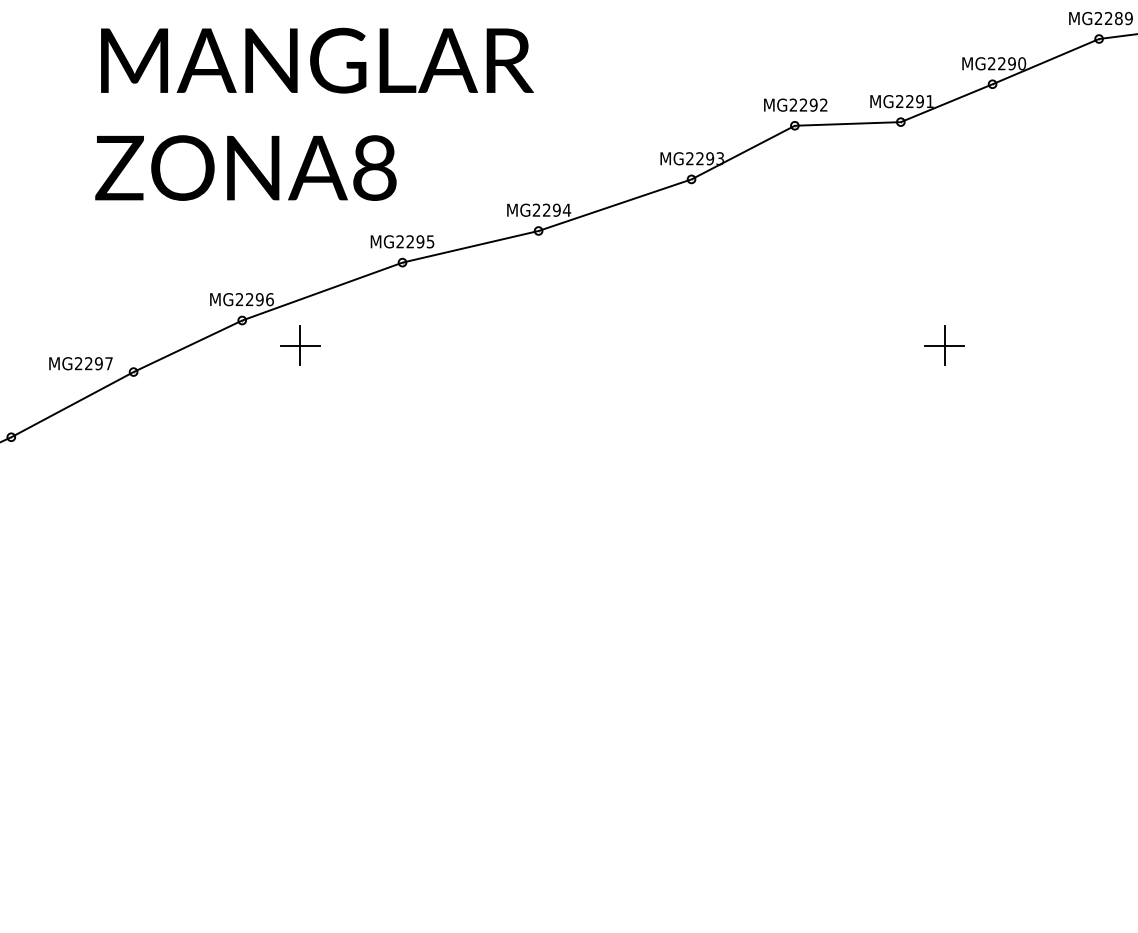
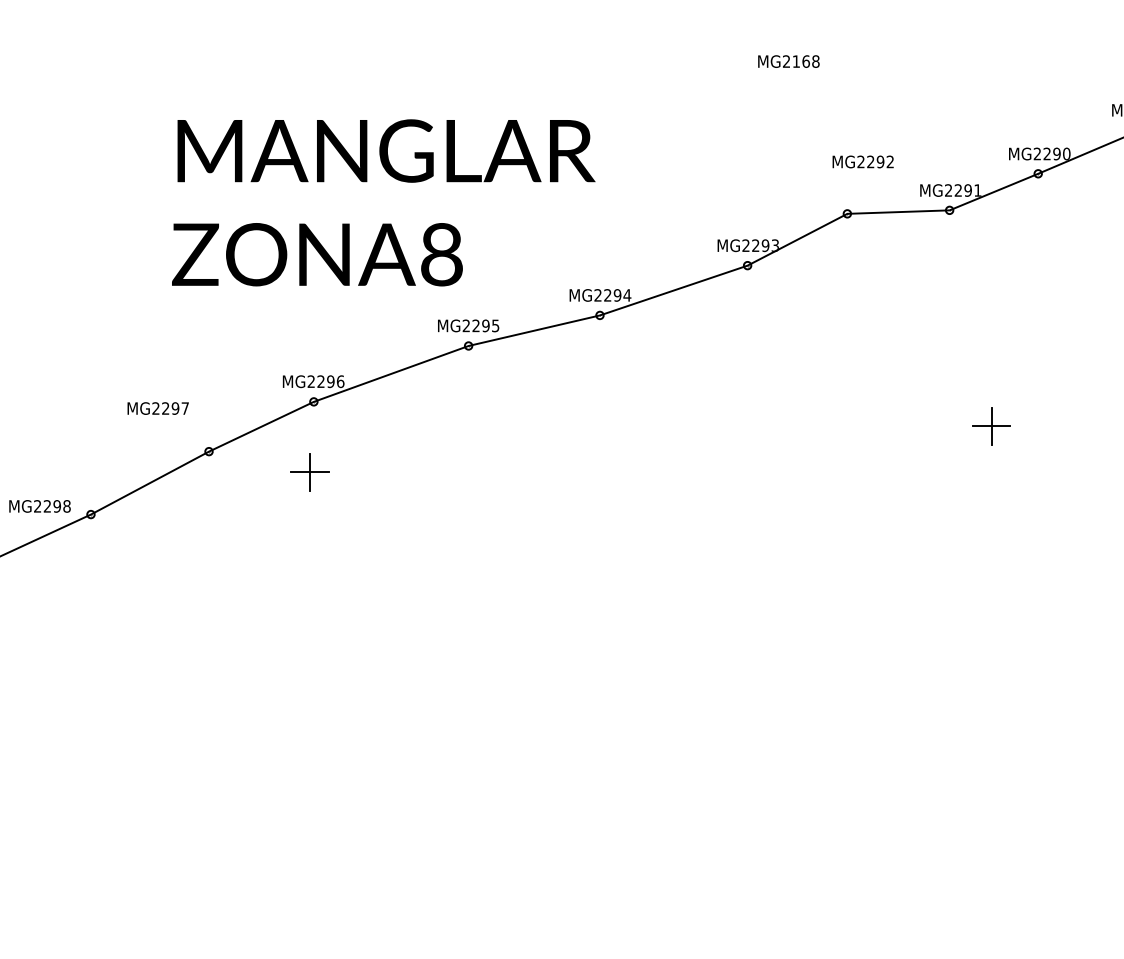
text: (795, 104) -> (862, 161), moved
part: (299, 346) -> (309, 472), moved
text: (80, 363) -> (157, 408), moved

